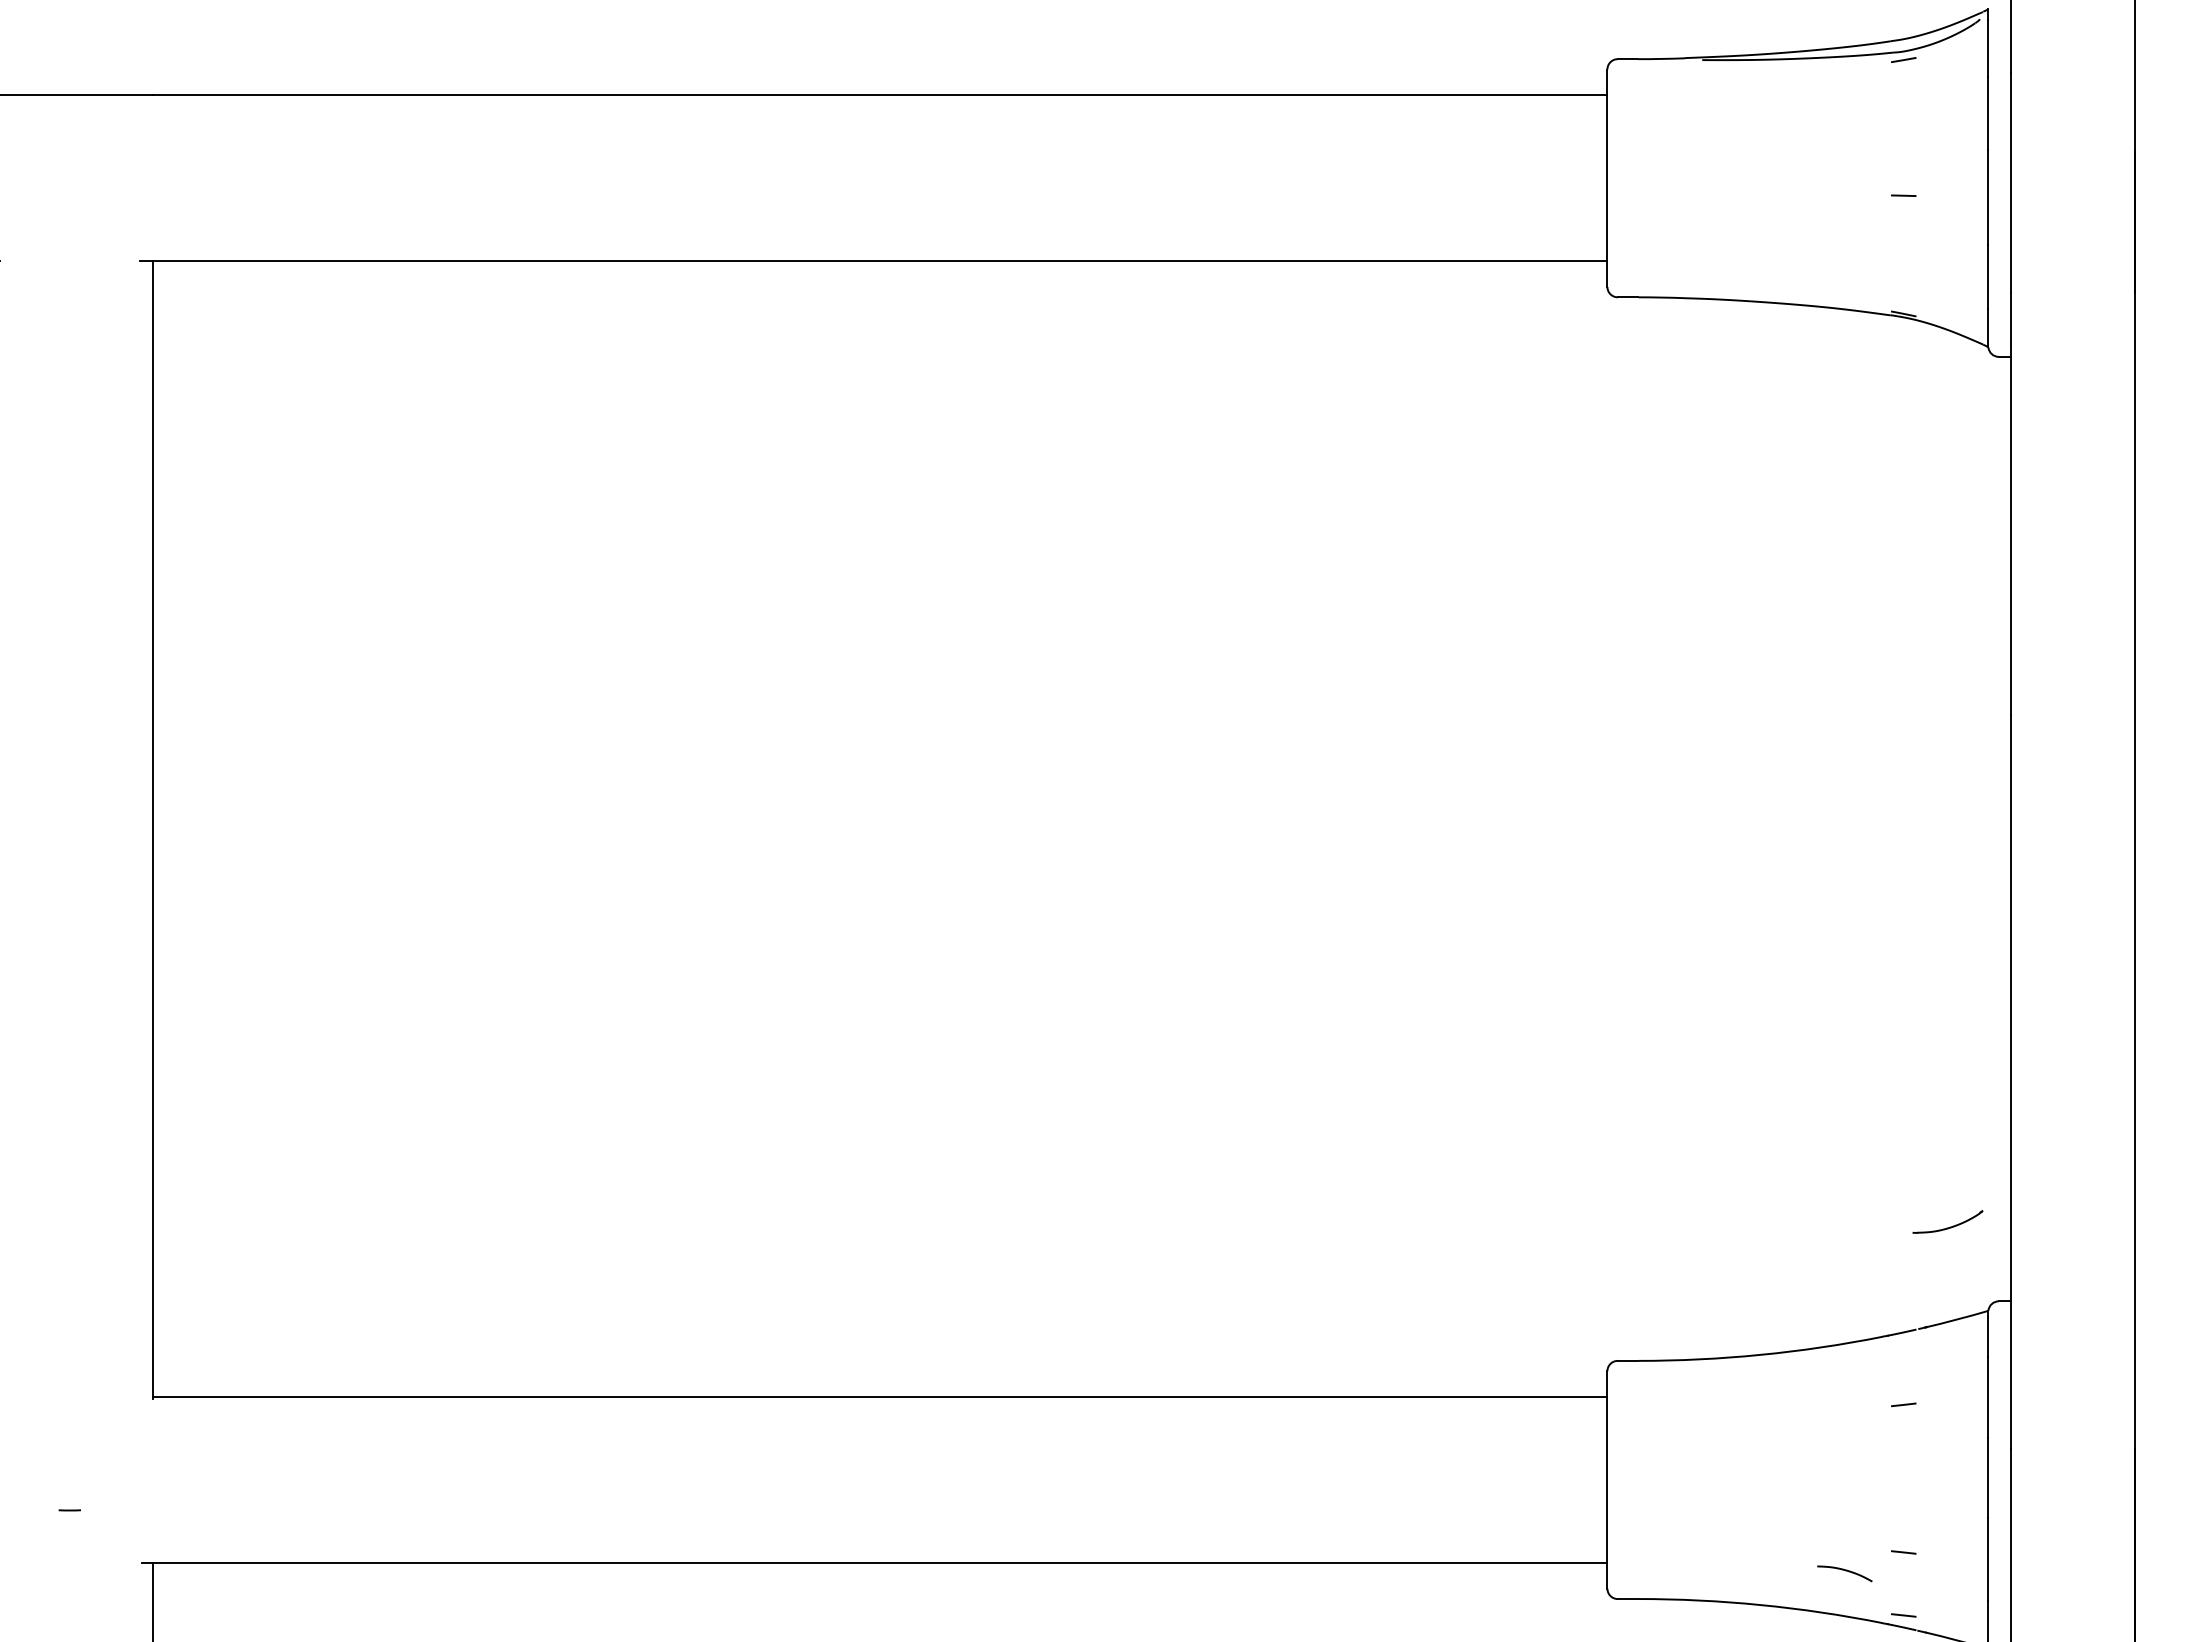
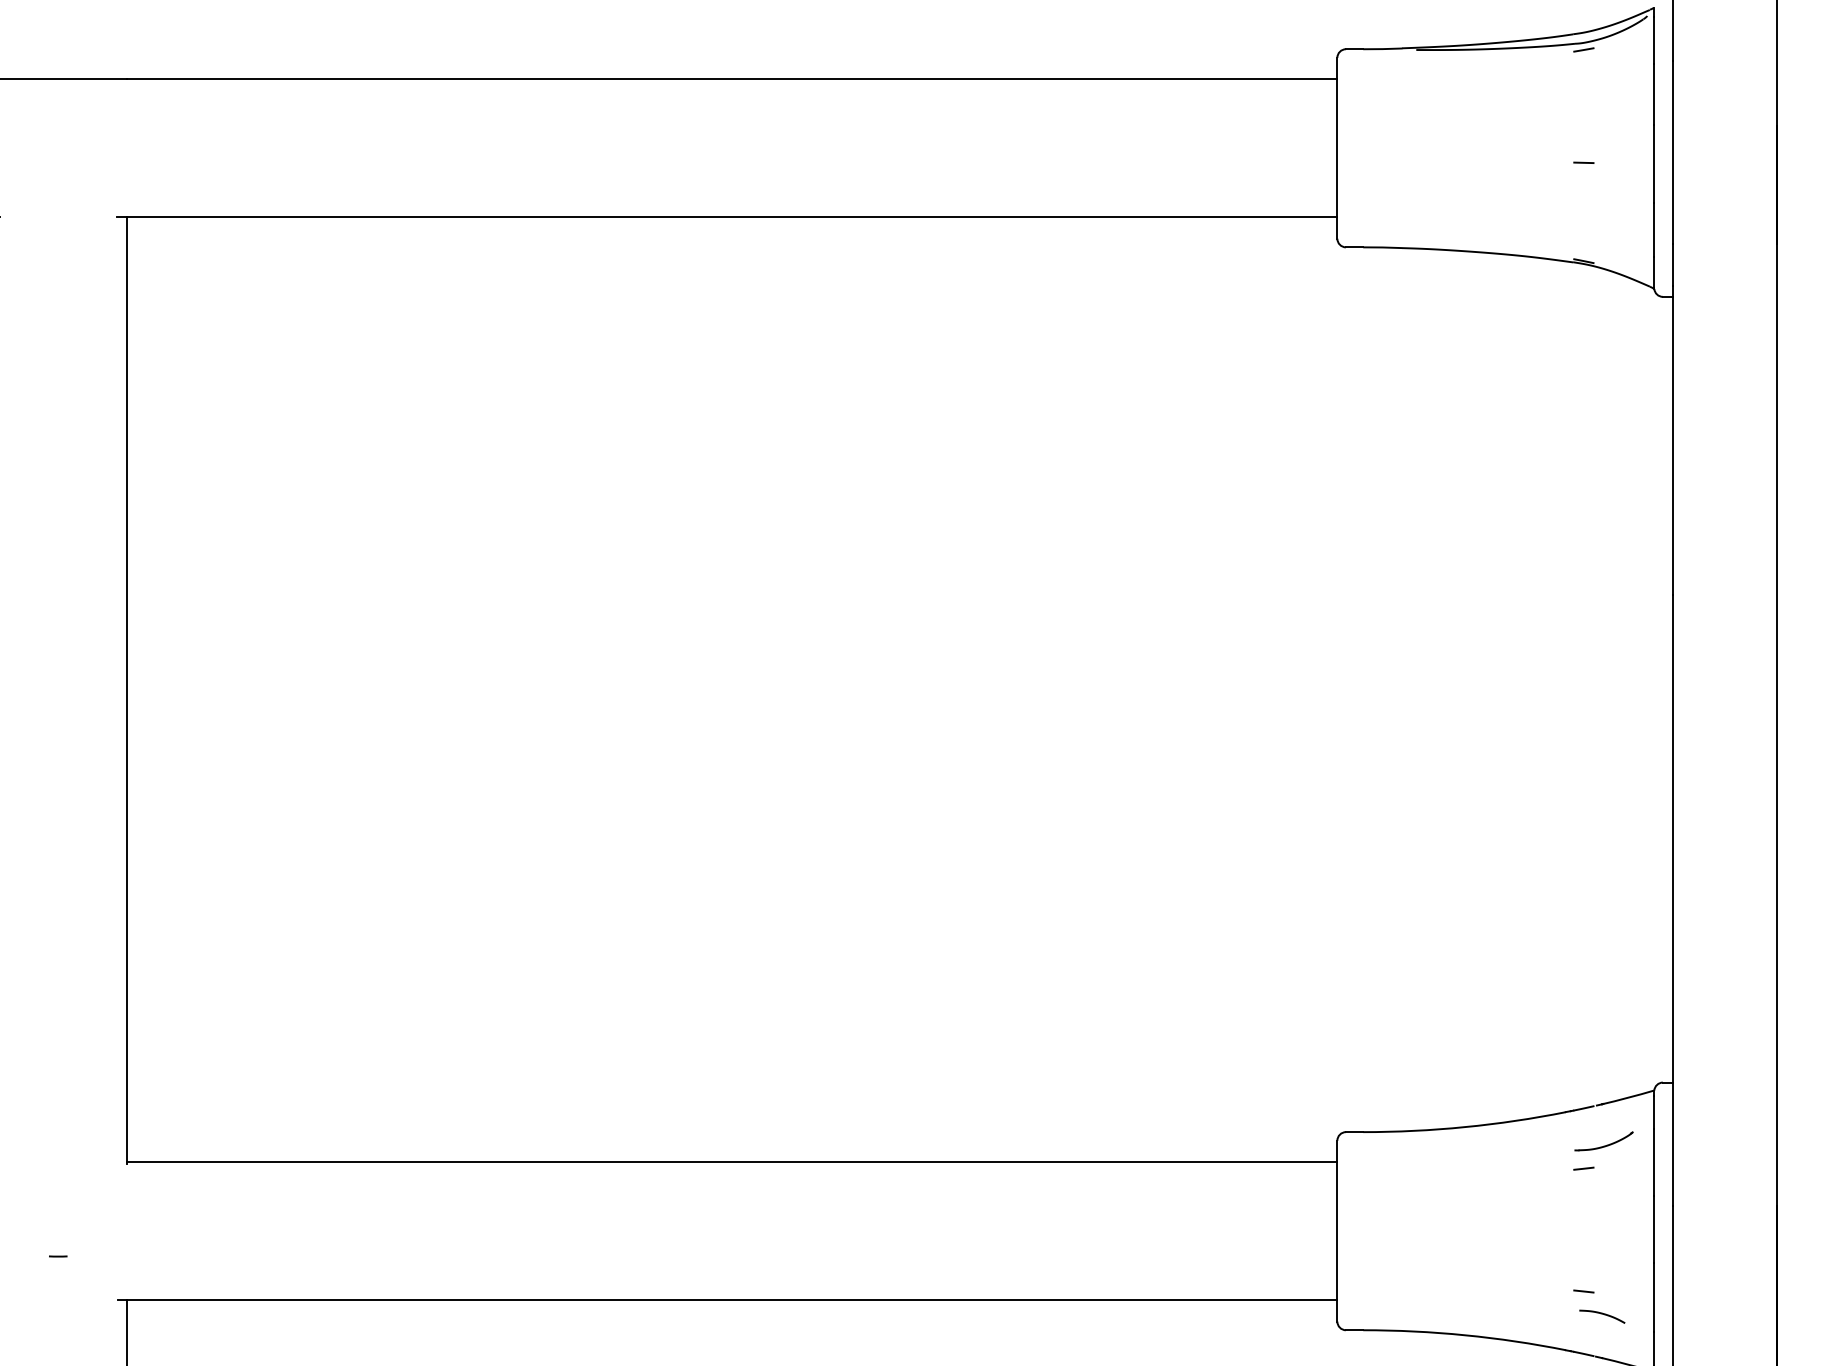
part: (1947, 1221) -> (1603, 1140), moved
curve: (1845, 1571) -> (1602, 1314), moved
line: (1903, 1615) -> (1583, 1343), removed

